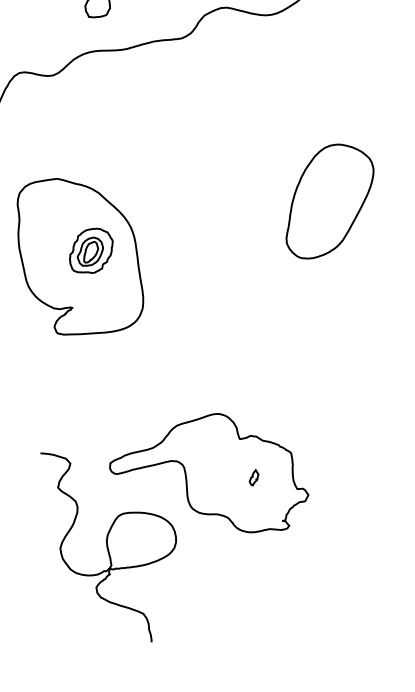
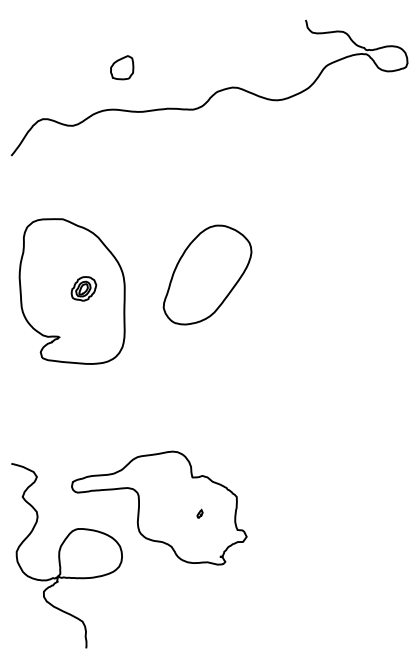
part: (329, 200) -> (207, 274), moved
part: (90, 250) -> (83, 288), size x0.6
part: (253, 477) -> (199, 513), size x0.6

